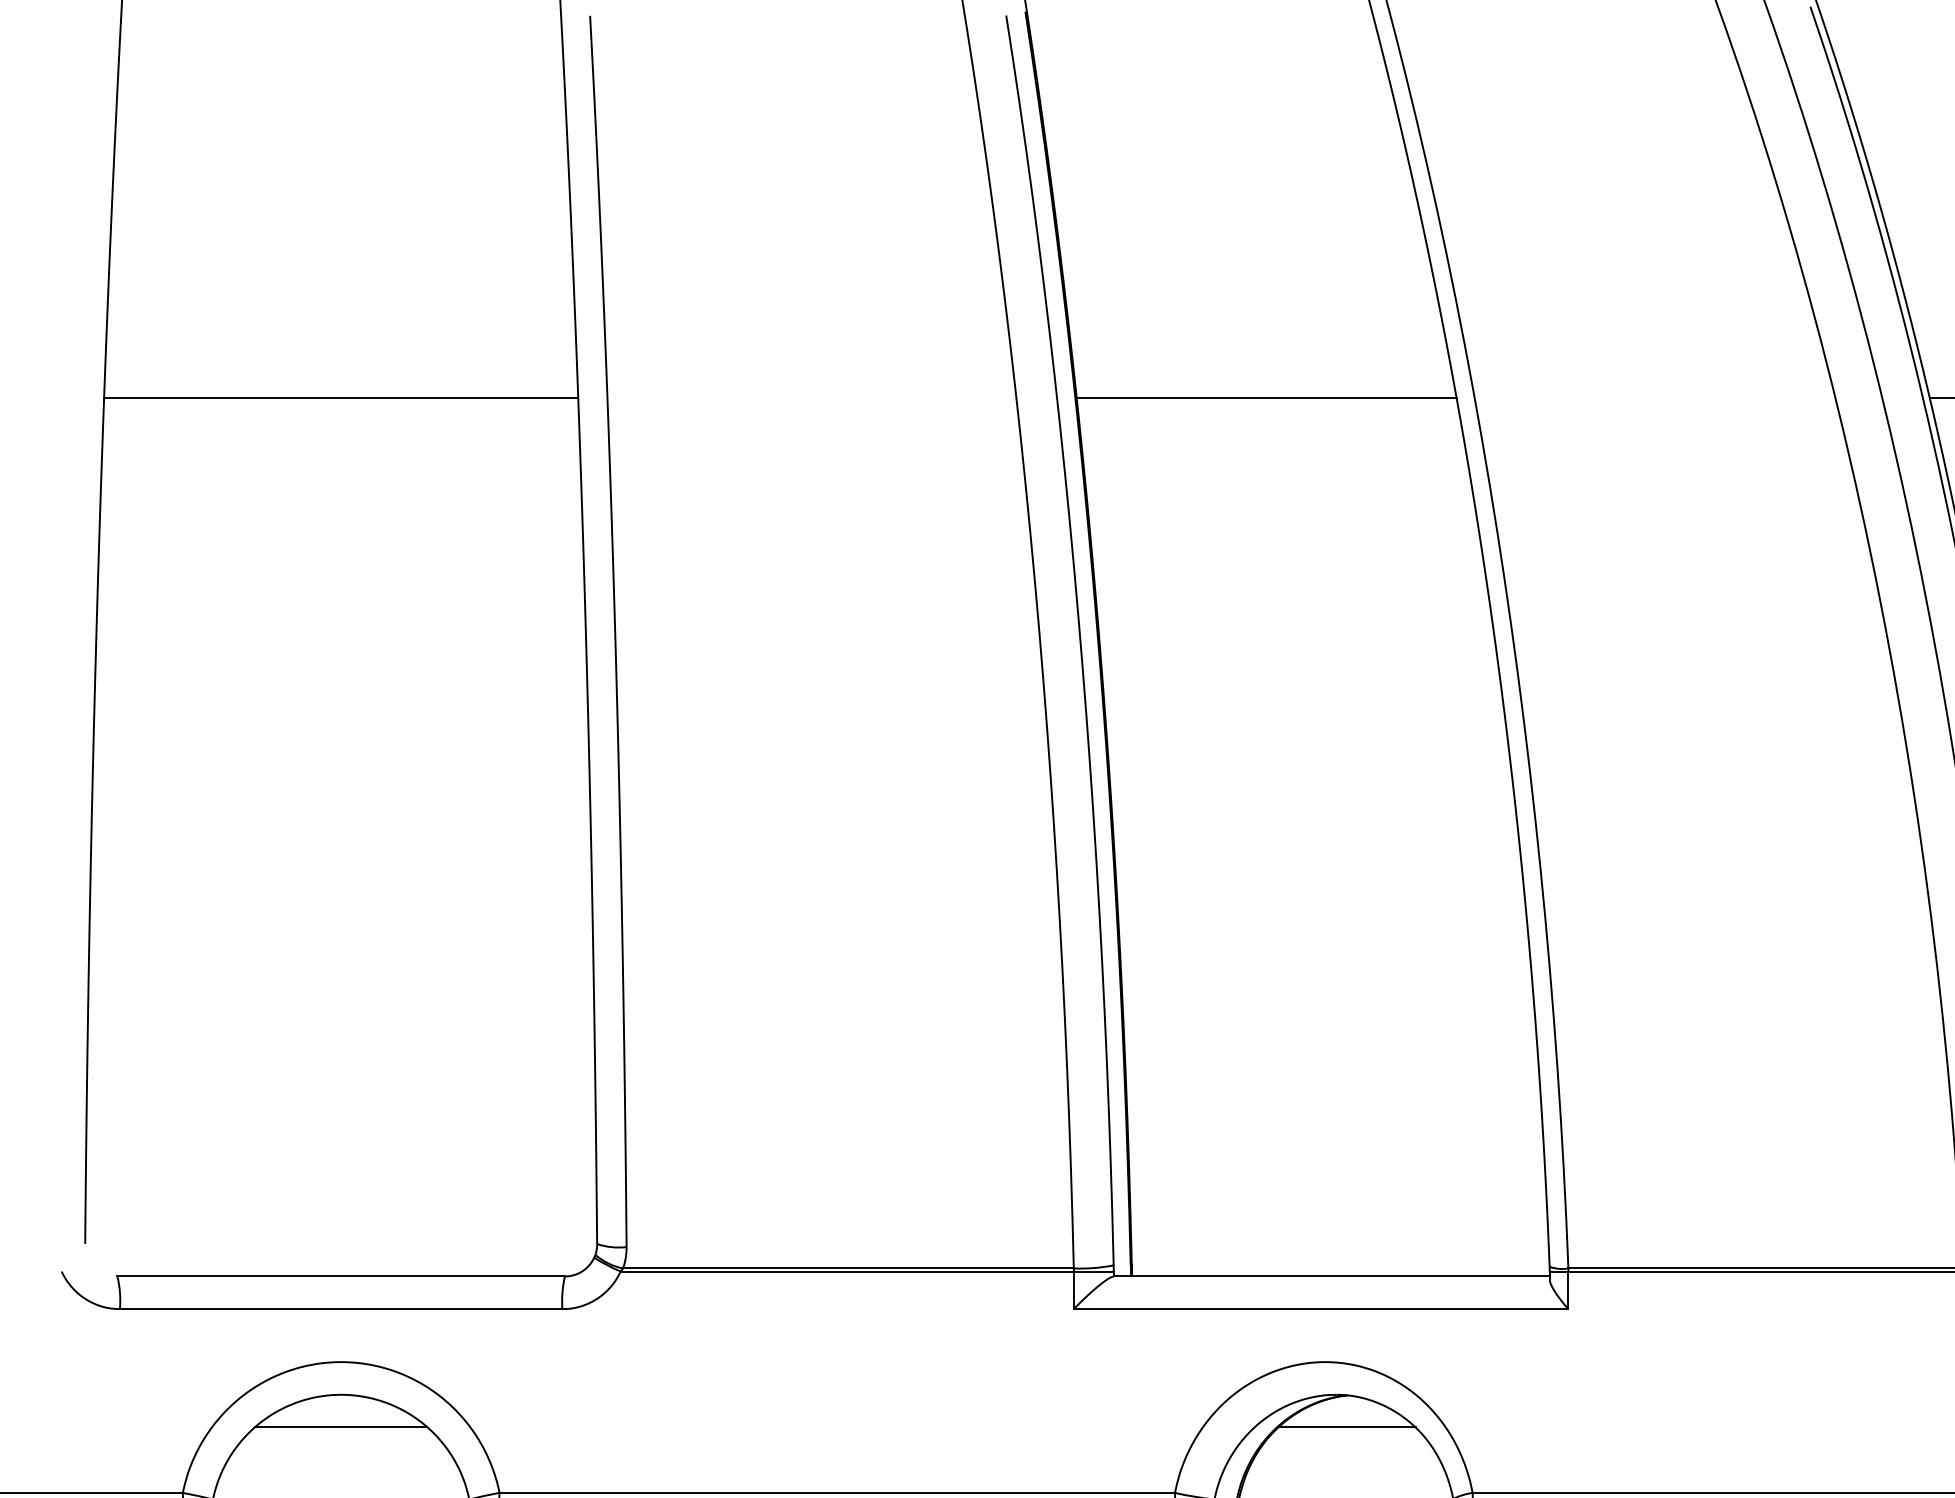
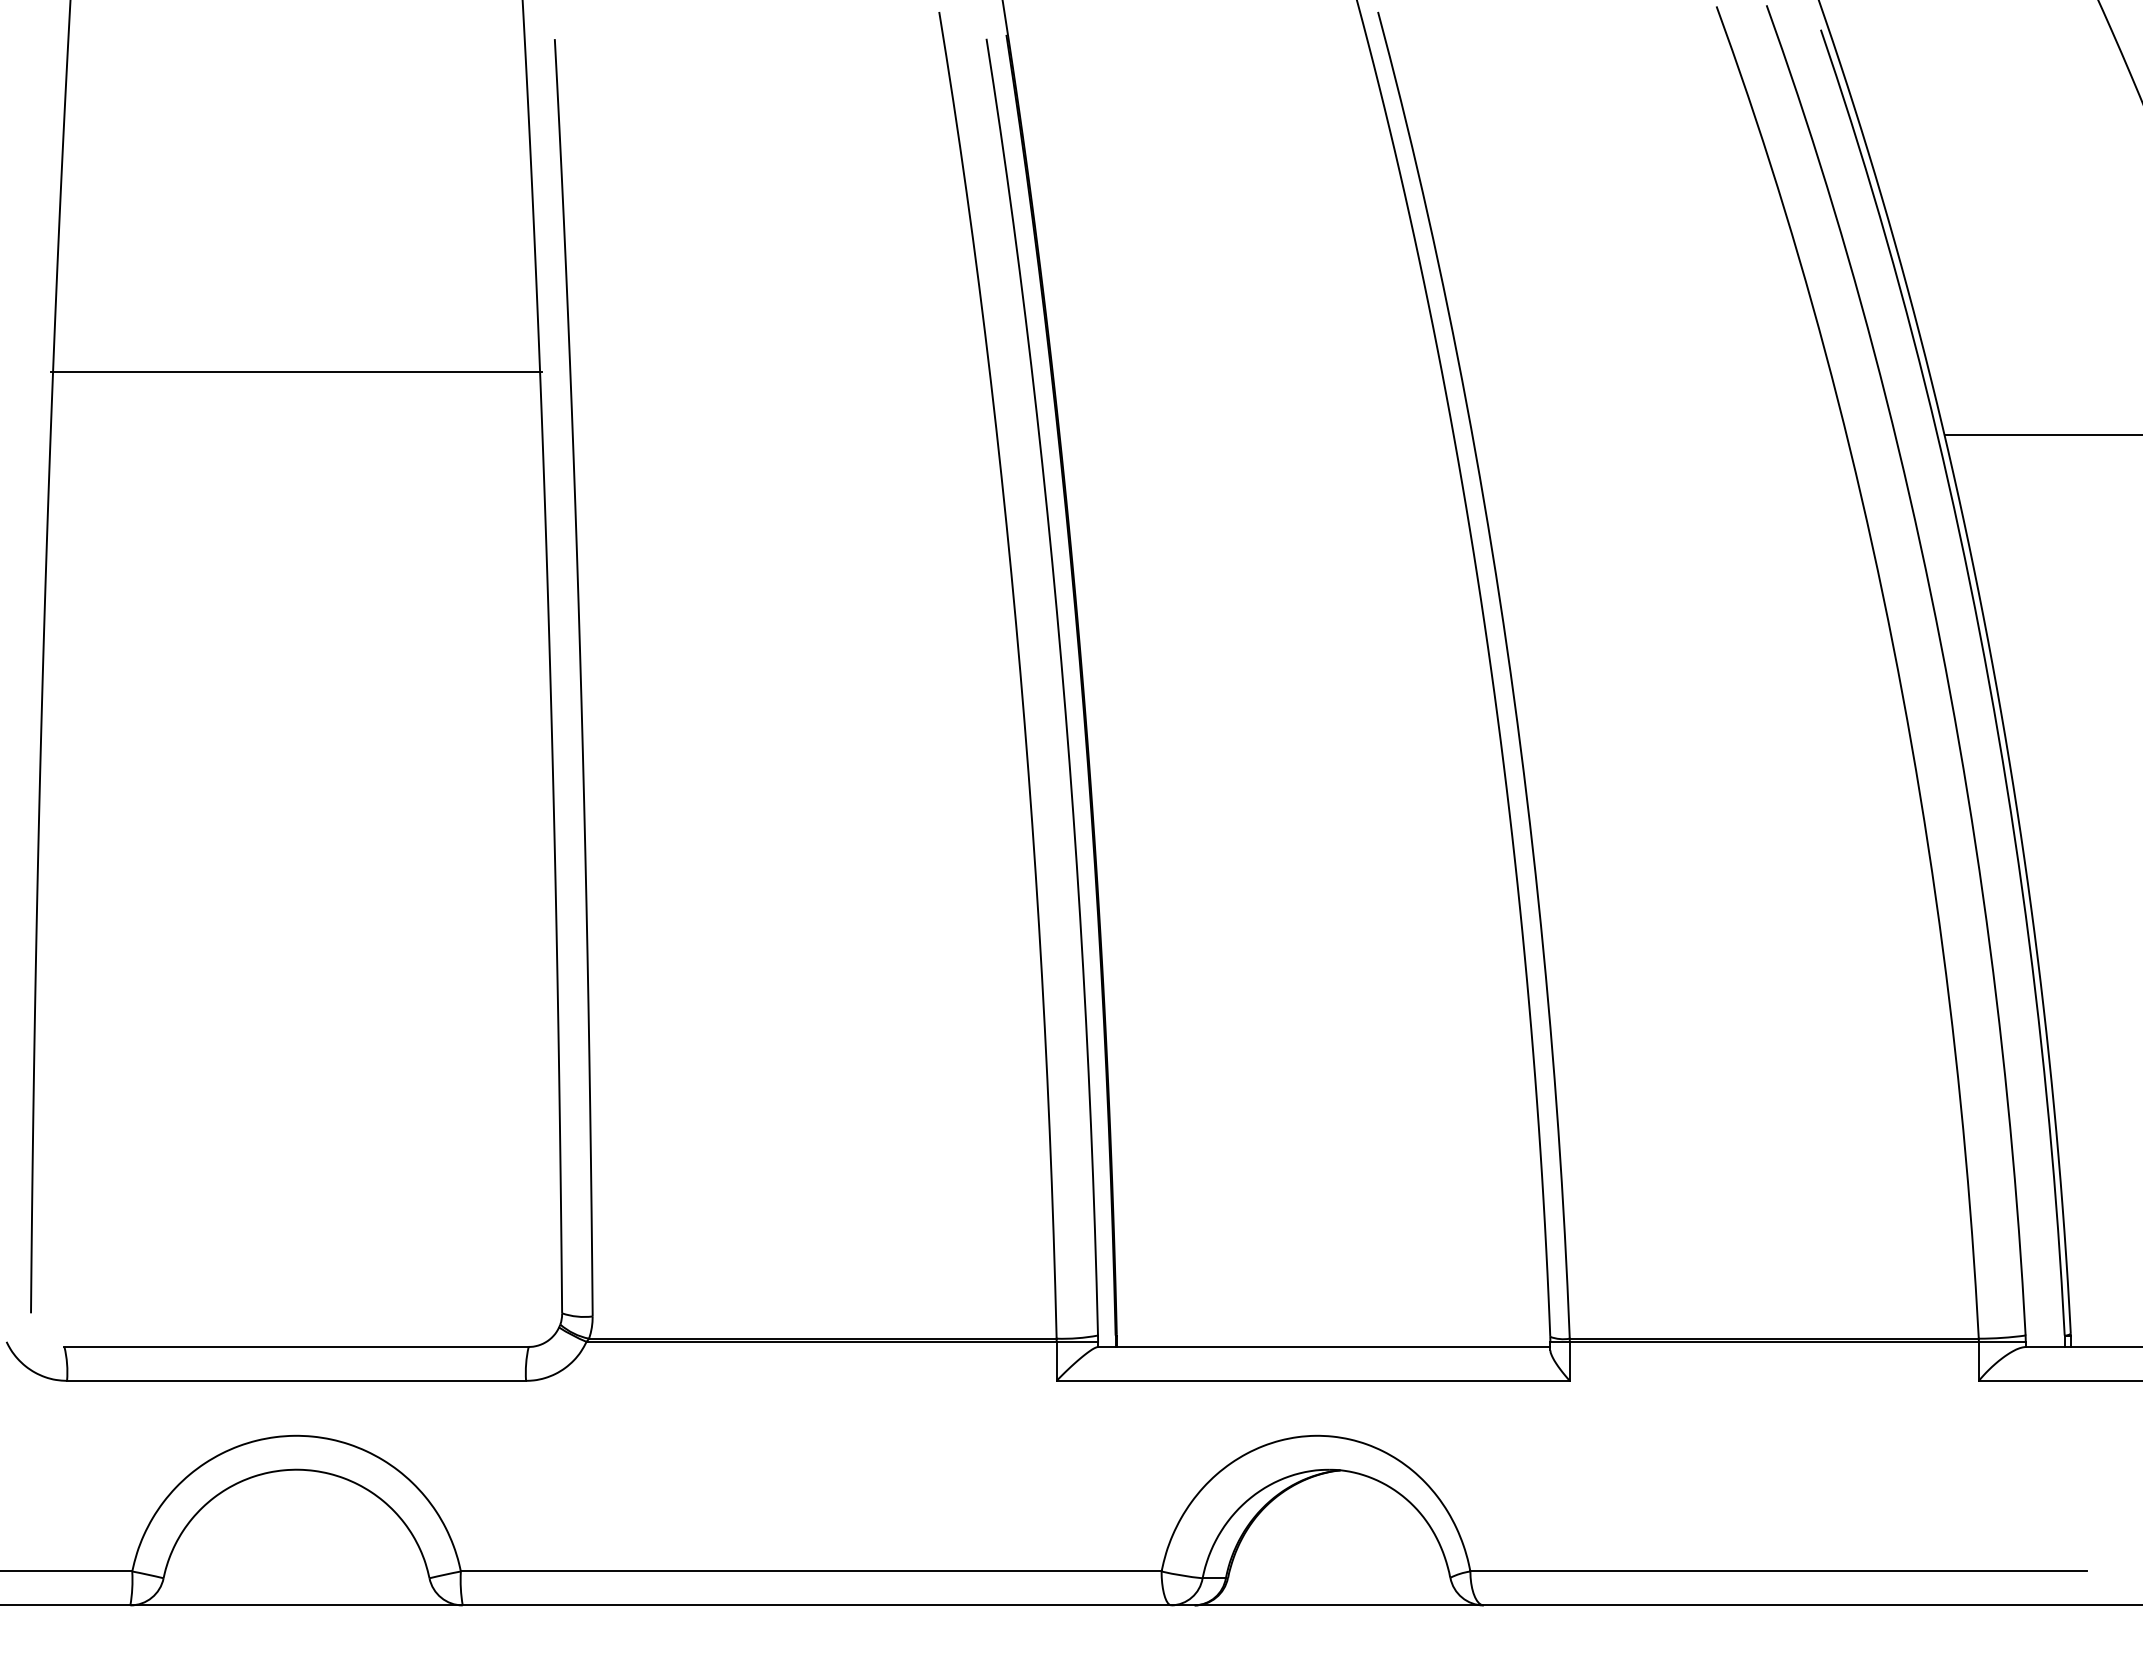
line: (341, 397) -> (296, 372), moved
line: (1266, 397) -> (1256, 435), removed
line: (341, 1427) -> (296, 1503), removed
line: (1347, 1427) -> (1340, 1503), removed

